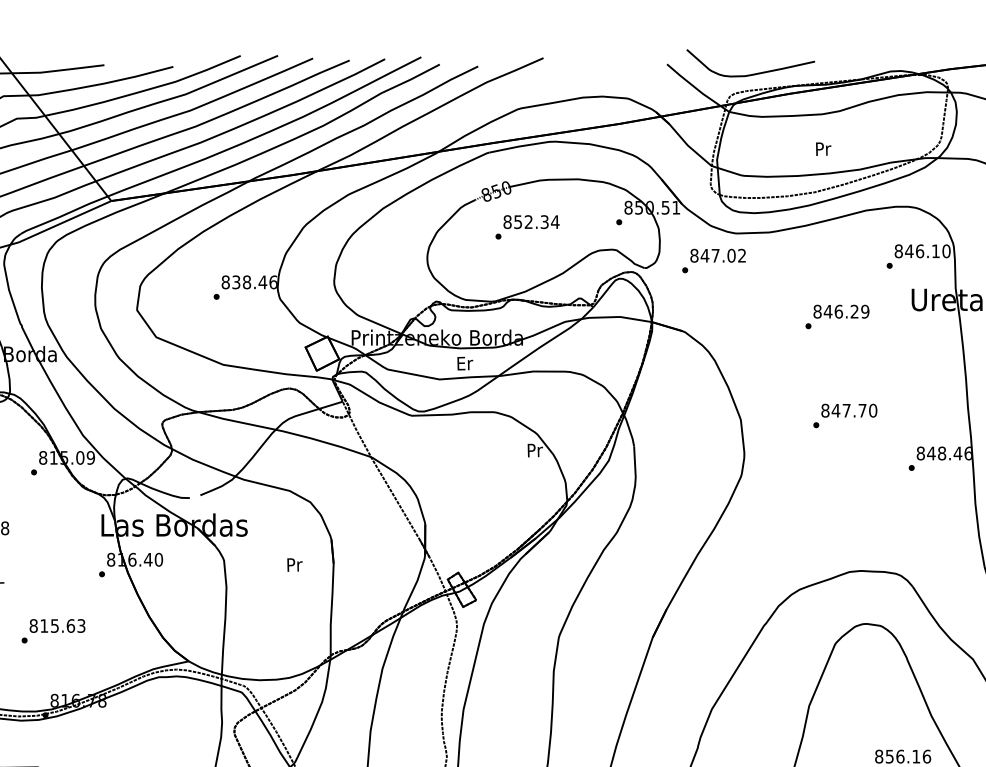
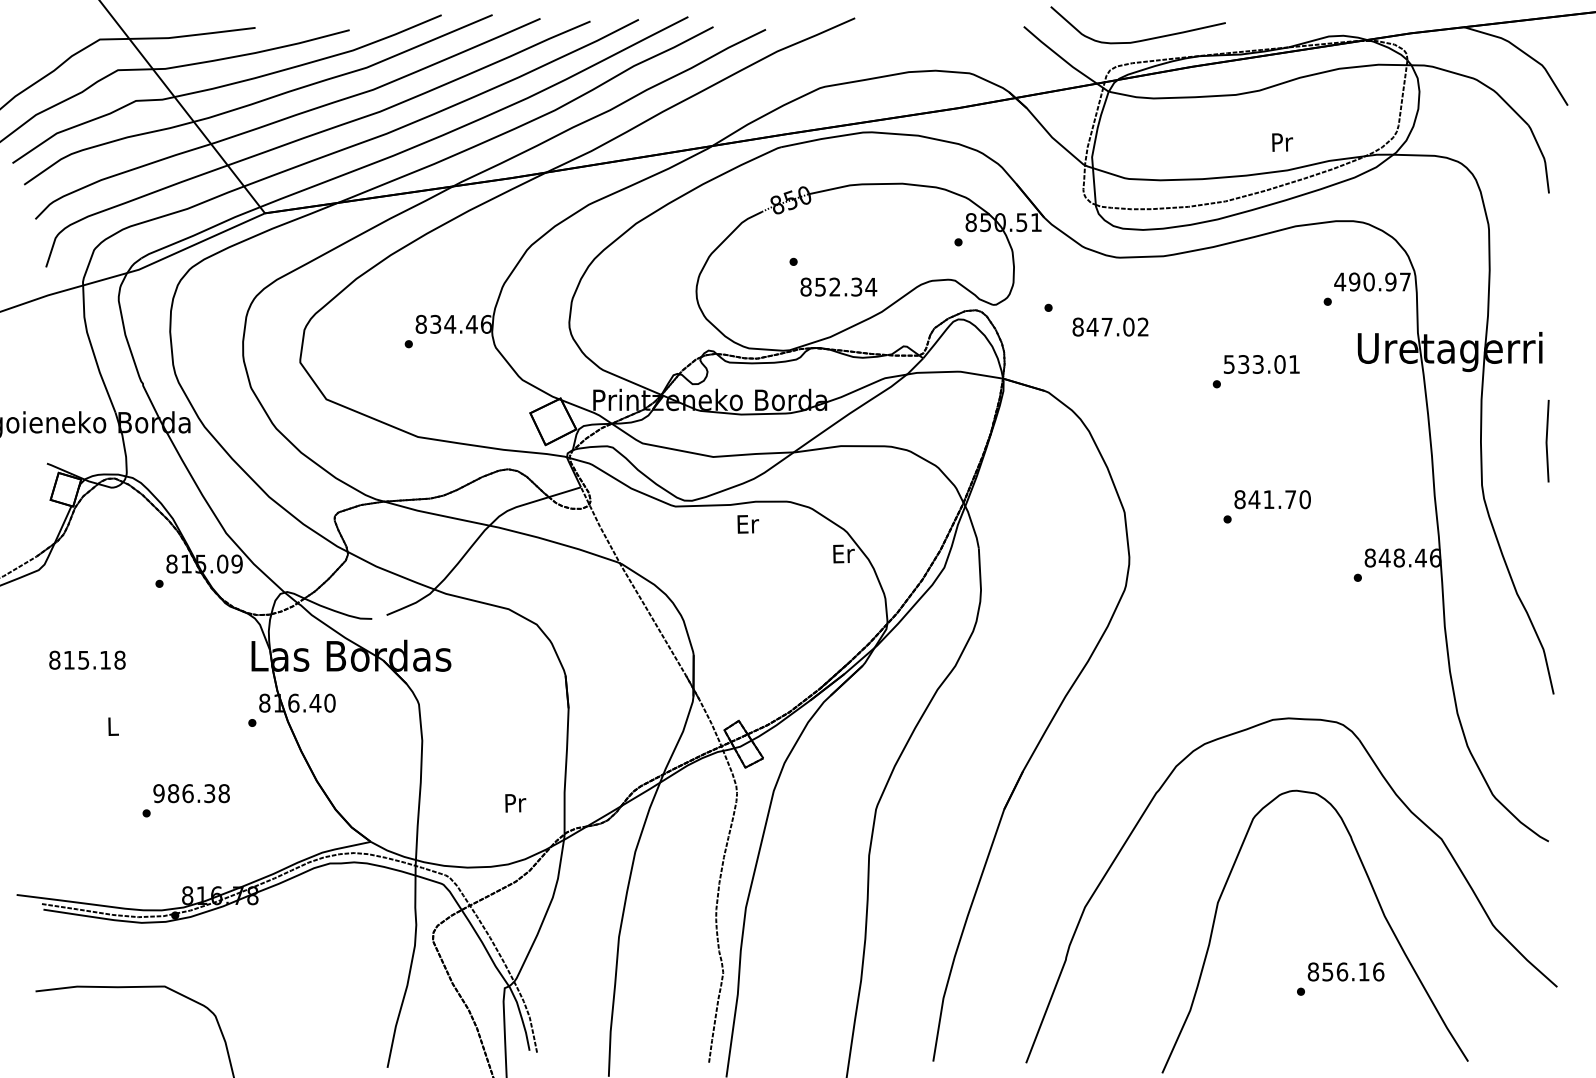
text: (823, 149) -> (1282, 142), moved
text: (531, 221) -> (838, 286), moved
text: (922, 250) -> (1372, 281), 846.10 -> 490.97
text: (718, 255) -> (1110, 326), moved
text: (247, 281) -> (450, 323), 838.46 -> 834.46
text: (841, 311) -> (1261, 364), 846.29 -> 533.01
text: (465, 363) -> (748, 524), moved
text: (846, 410) -> (1268, 499), 847.70 -> 841.70
text: (535, 450) -> (843, 553), Pr -> Er
text: (294, 565) -> (515, 803), moved
text: (57, 625) -> (191, 793), 815.63 -> 986.38

